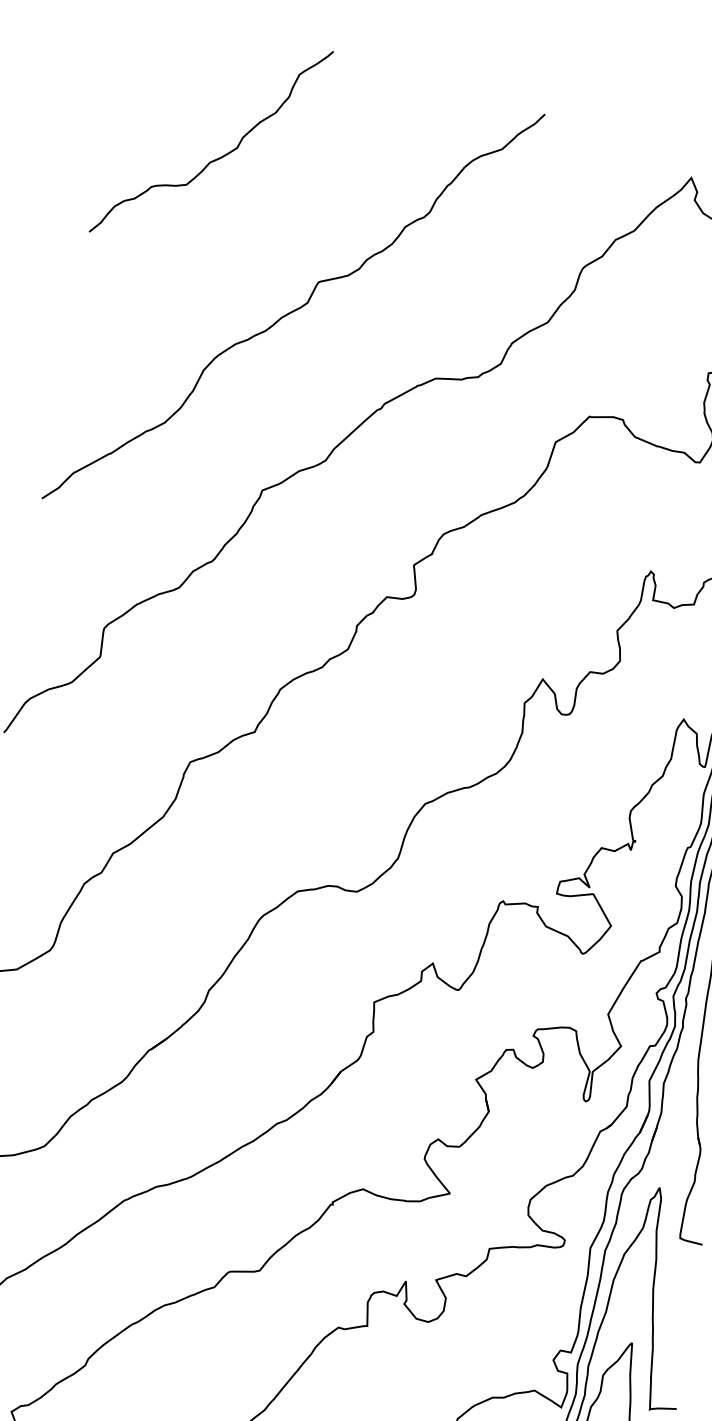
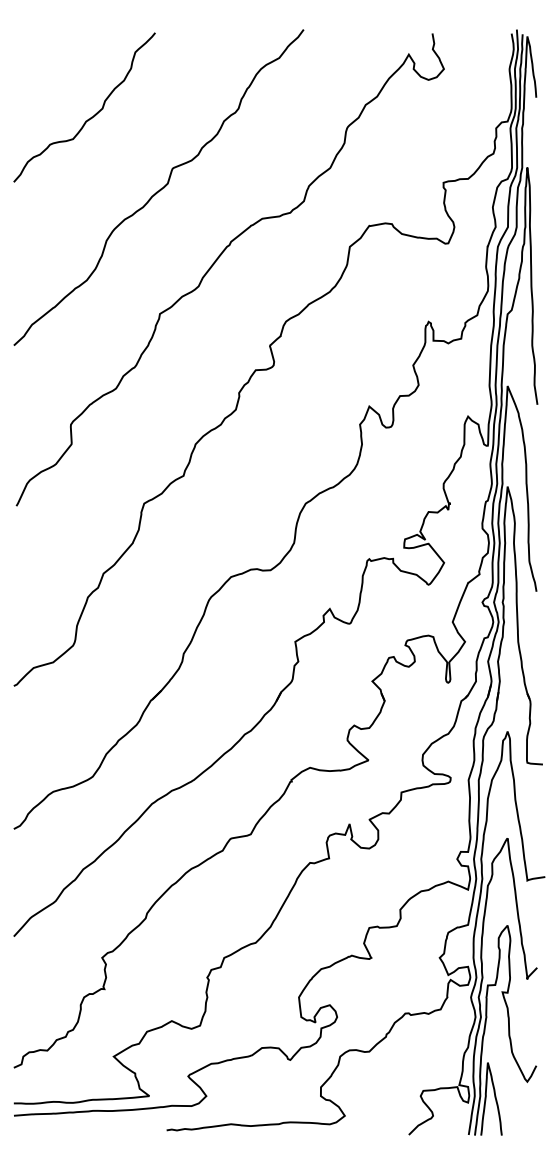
curve: (219, 156) -> (91, 116), moved

